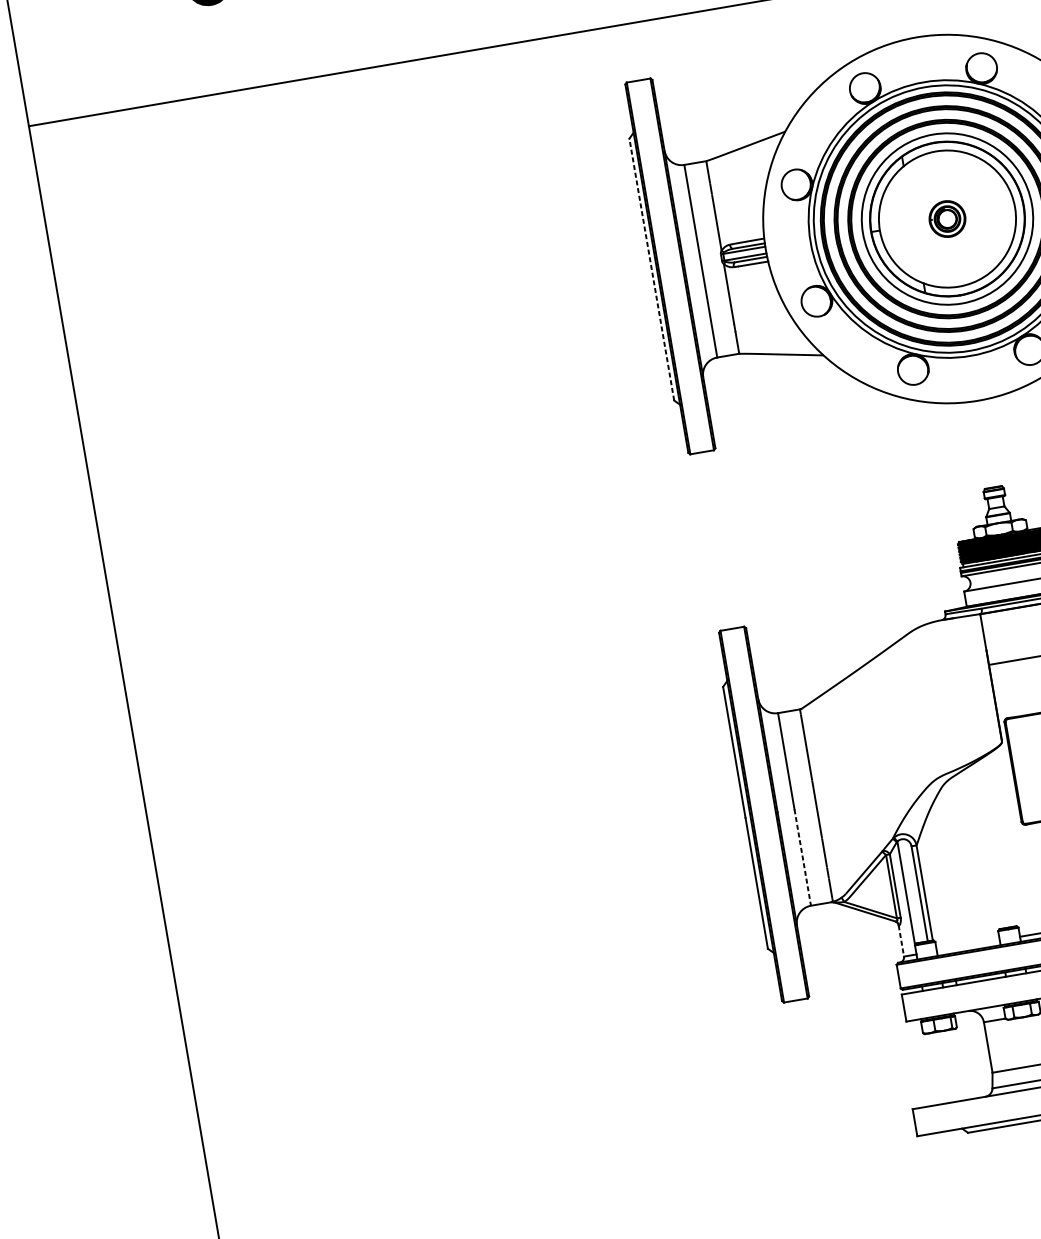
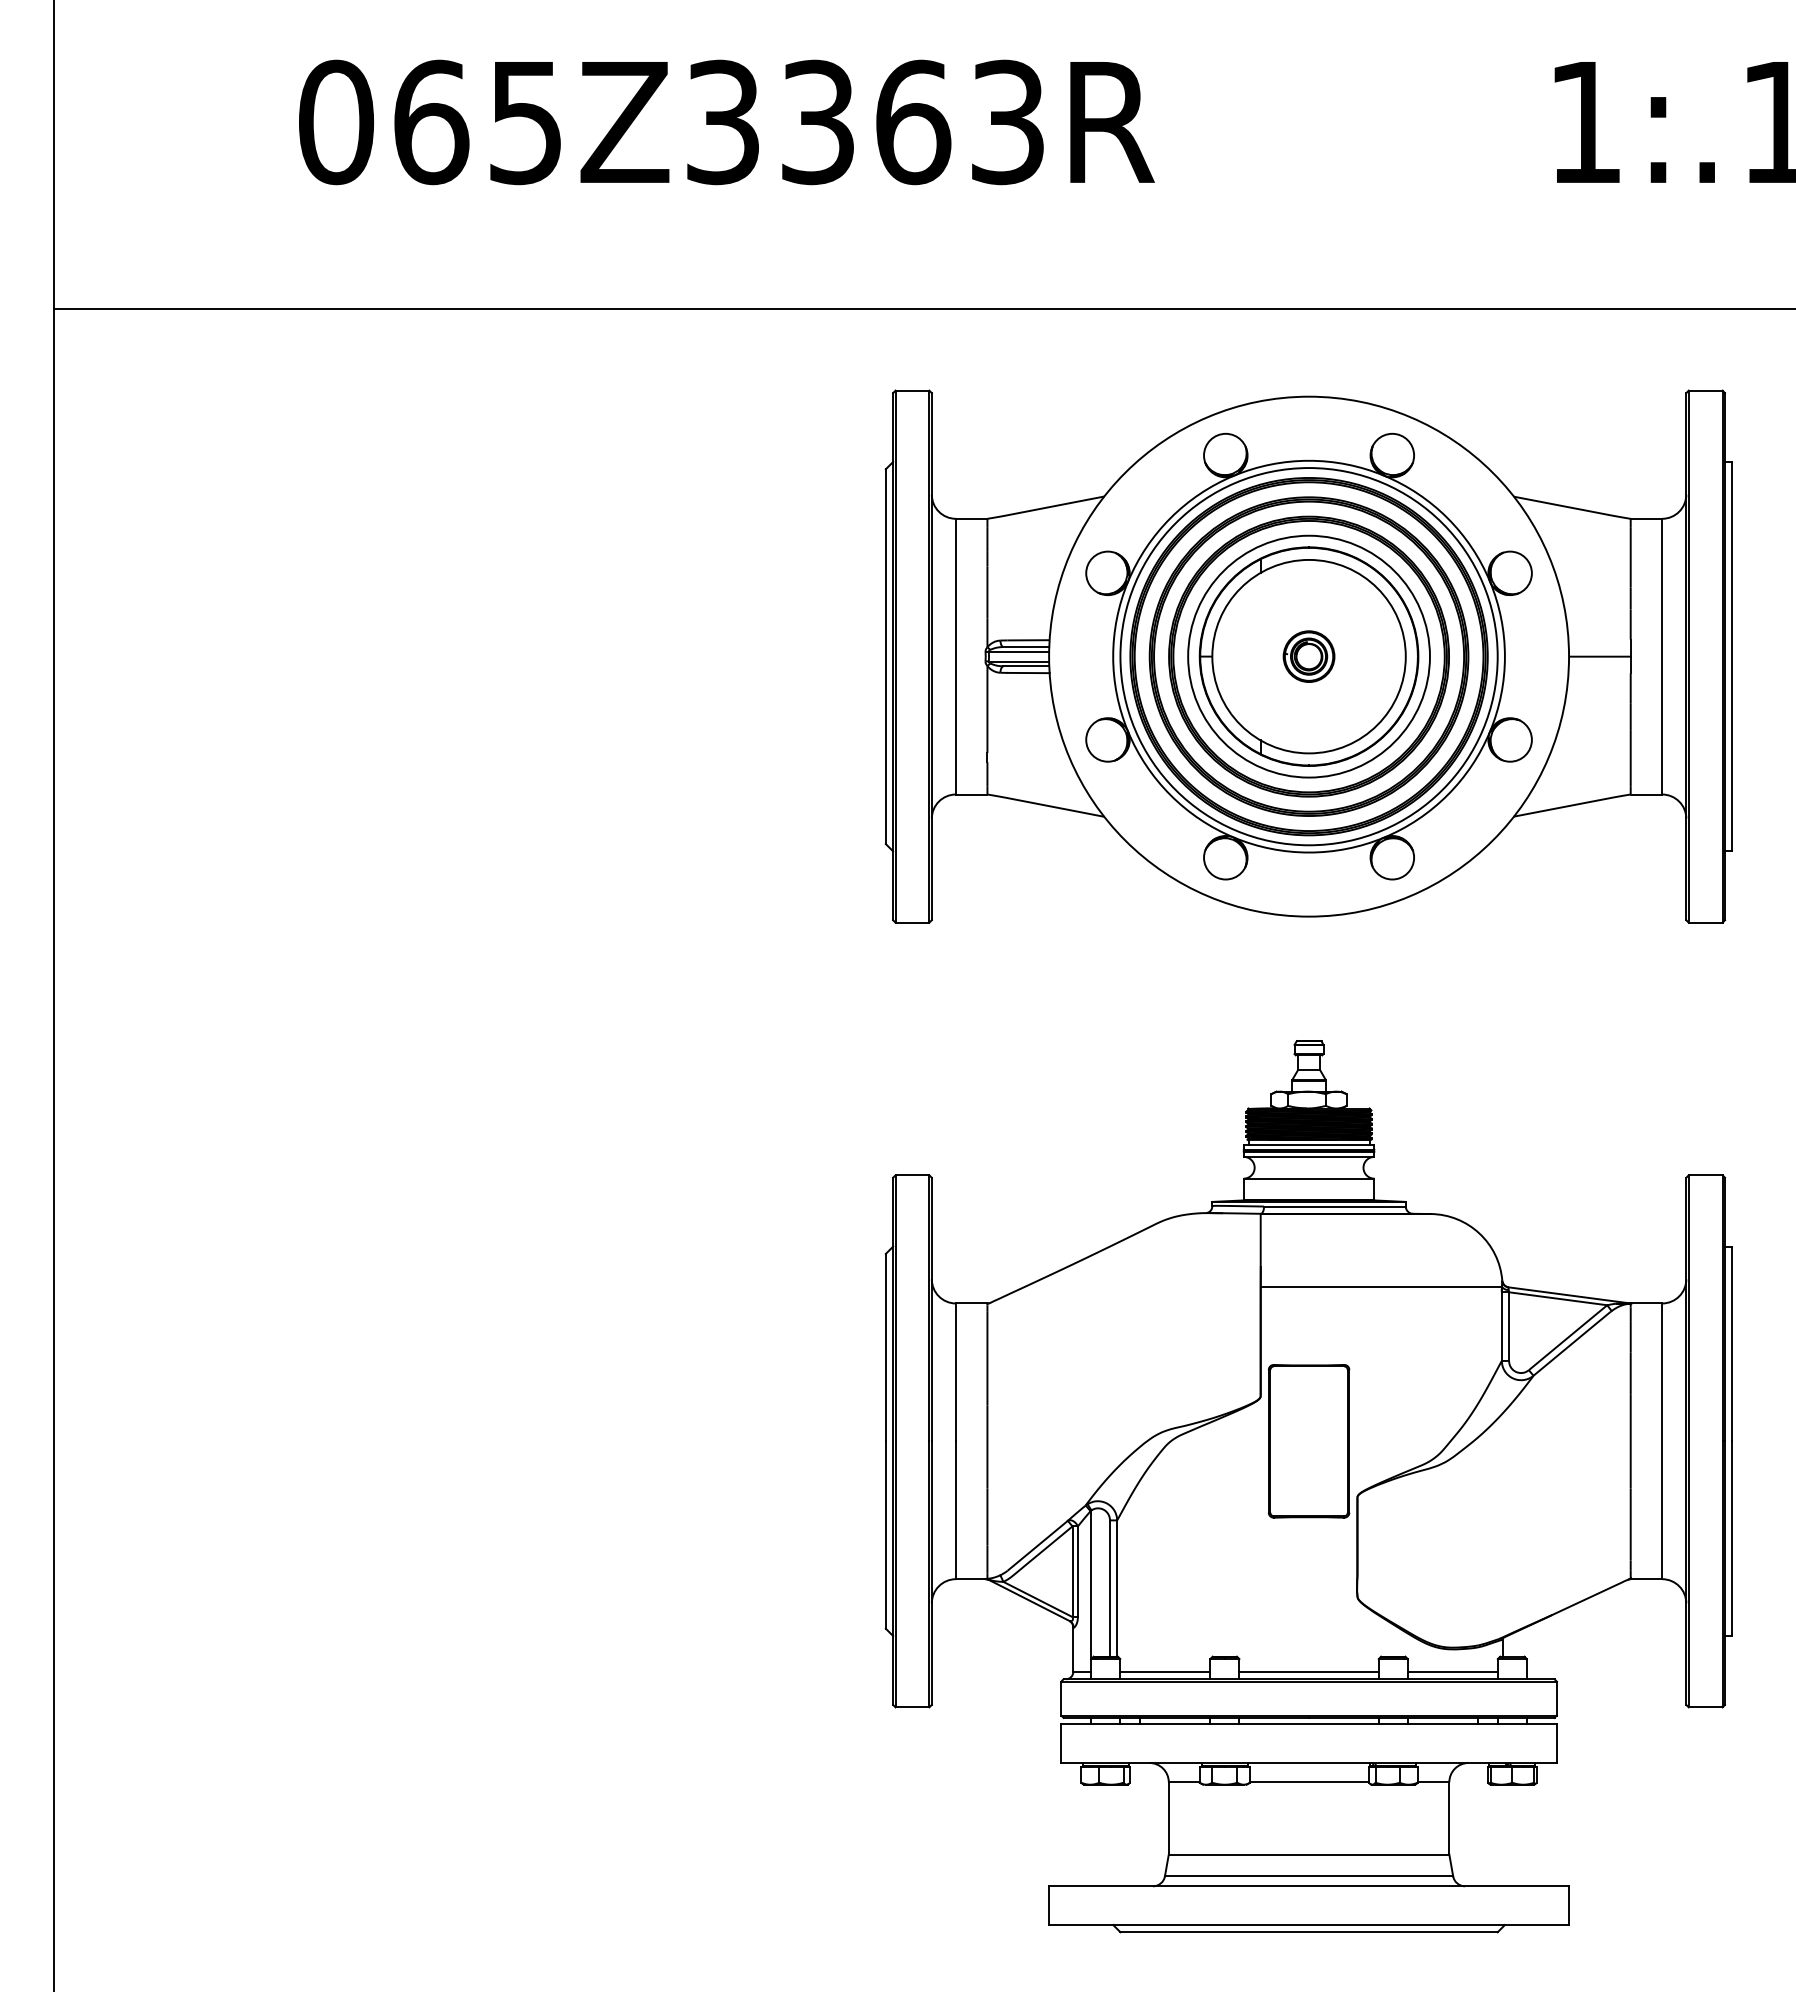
line: (651, 269) -> (885, 656), dashed -> solid
line: (803, 857) -> (956, 1510), dashed -> solid
line: (901, 941) -> (1073, 1650), dashed -> solid
line: (968, 945) -> (1165, 1671), added

